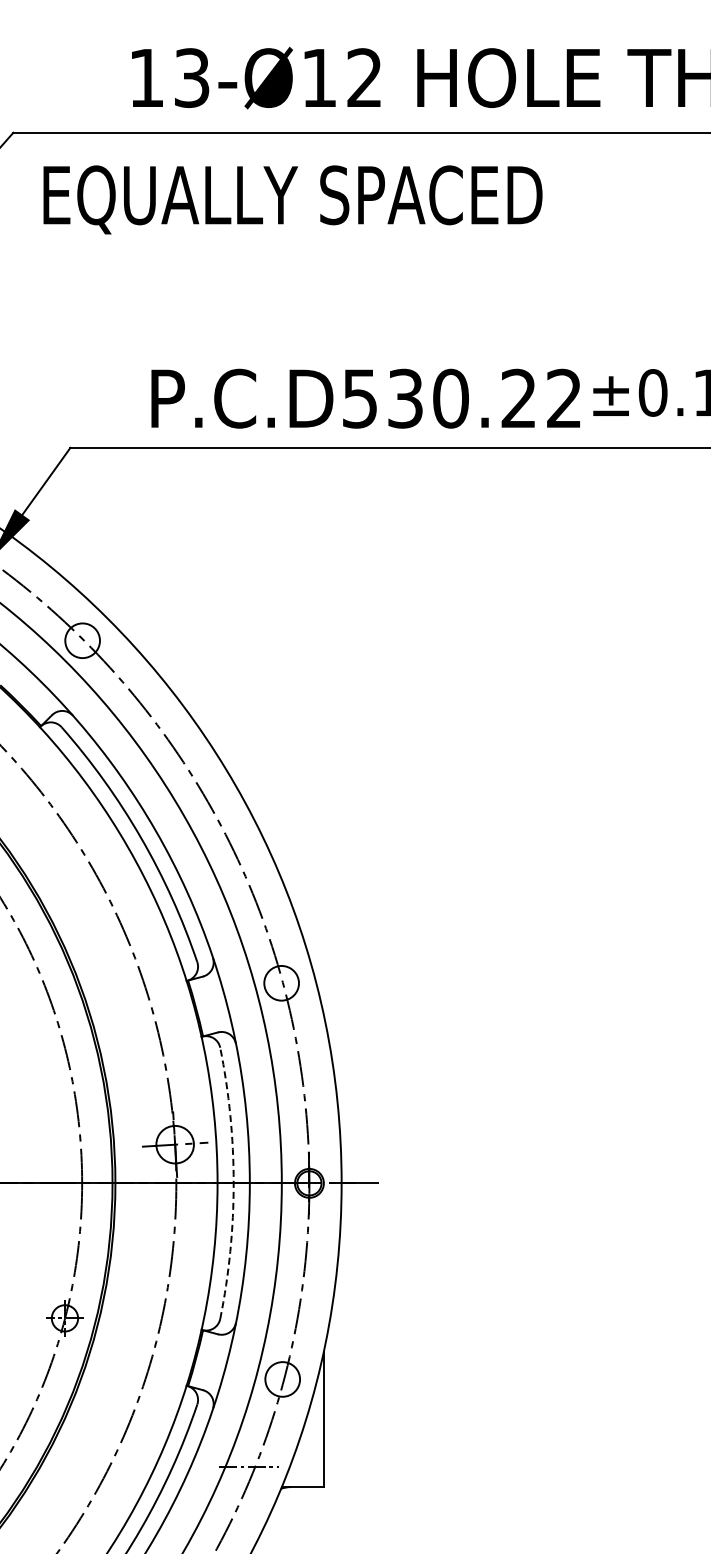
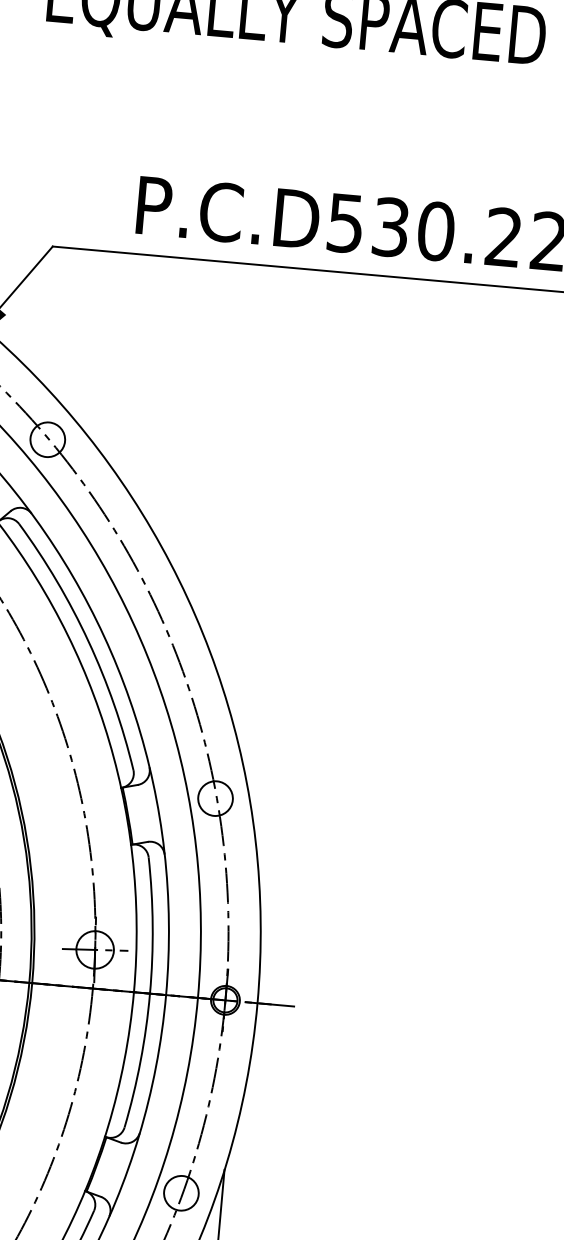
arc: (233, 1183) -> (149, 993), dashed -> solid

